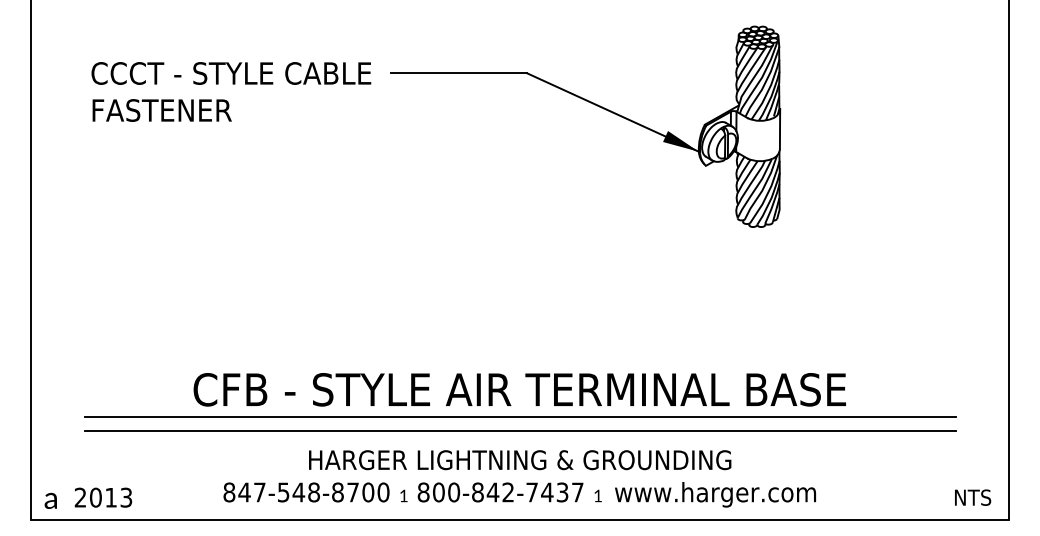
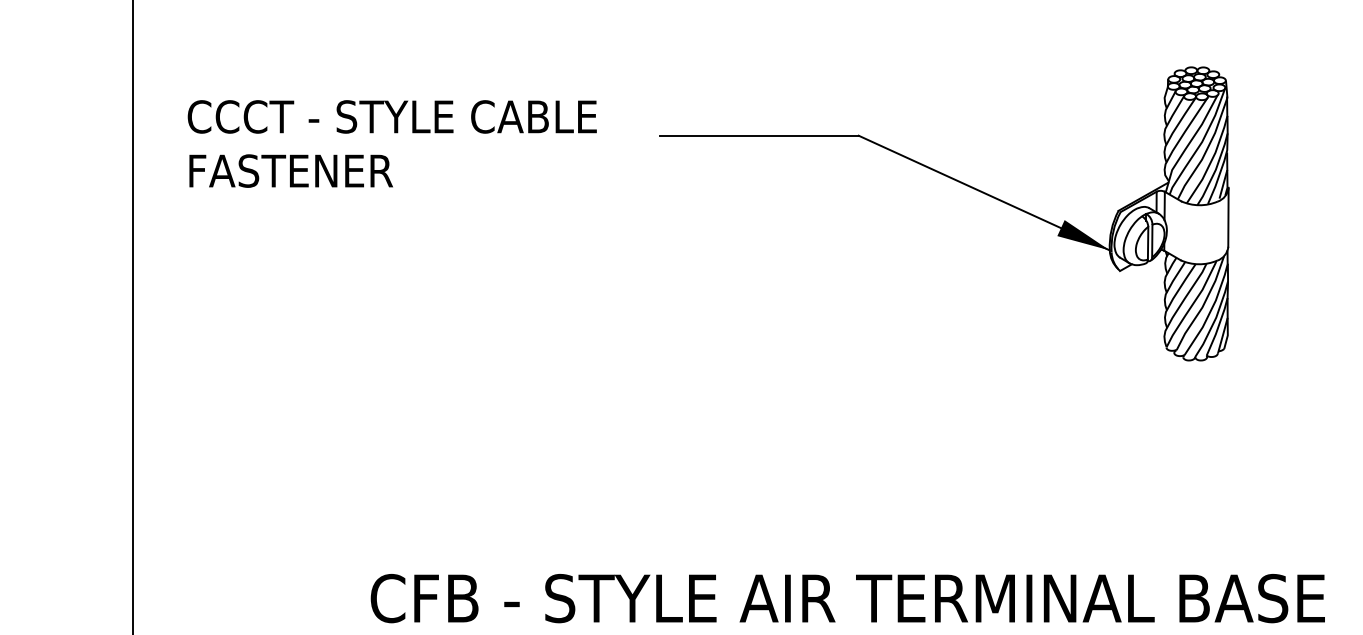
text: (231, 91) -> (392, 143), moved

